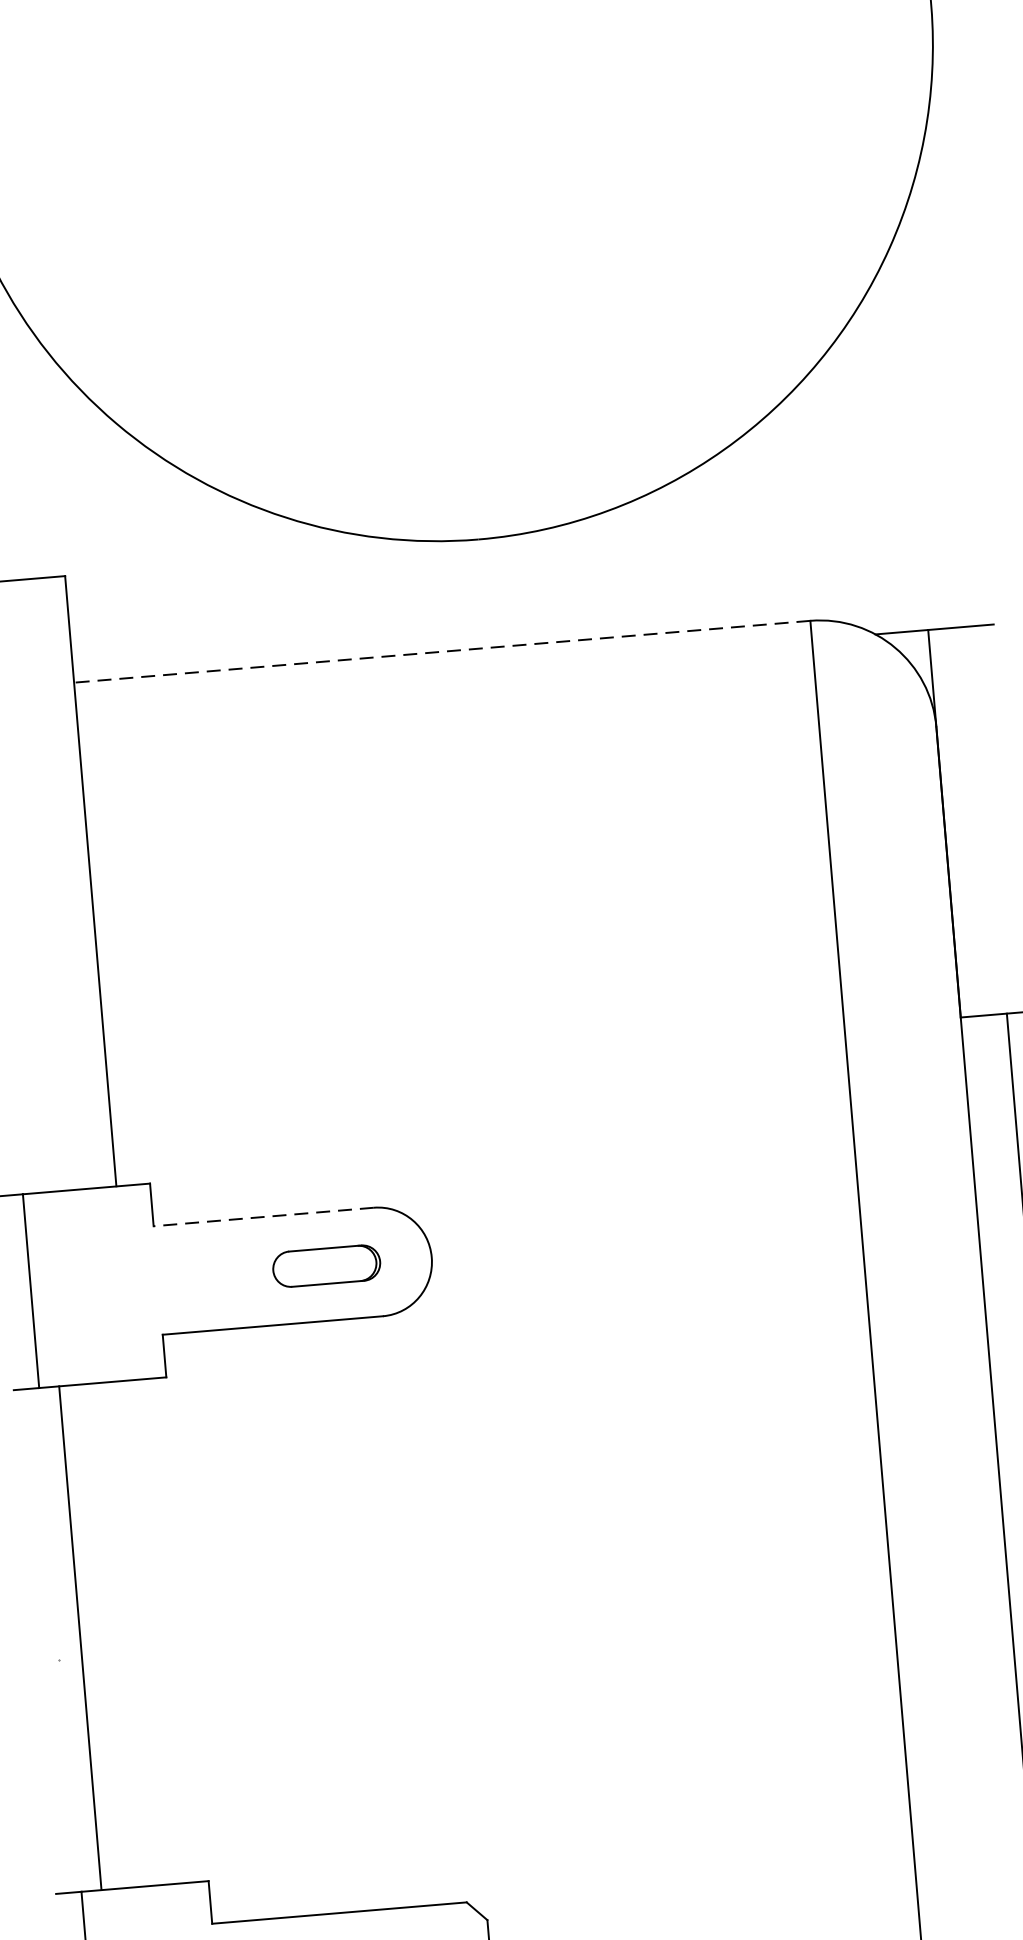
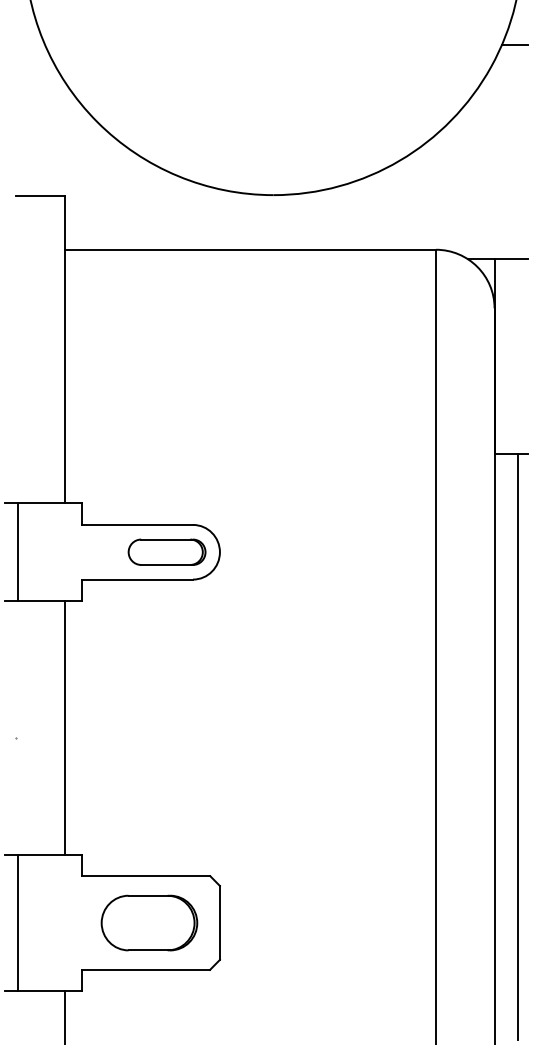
line: (931, 200) -> (514, 44), added
line: (441, 651) -> (250, 249), dashed -> solid
line: (263, 1216) -> (137, 524), dashed -> solid
part: (325, 1264) -> (166, 551), size x1.43
line: (80, 1637) -> (65, 727), moved

